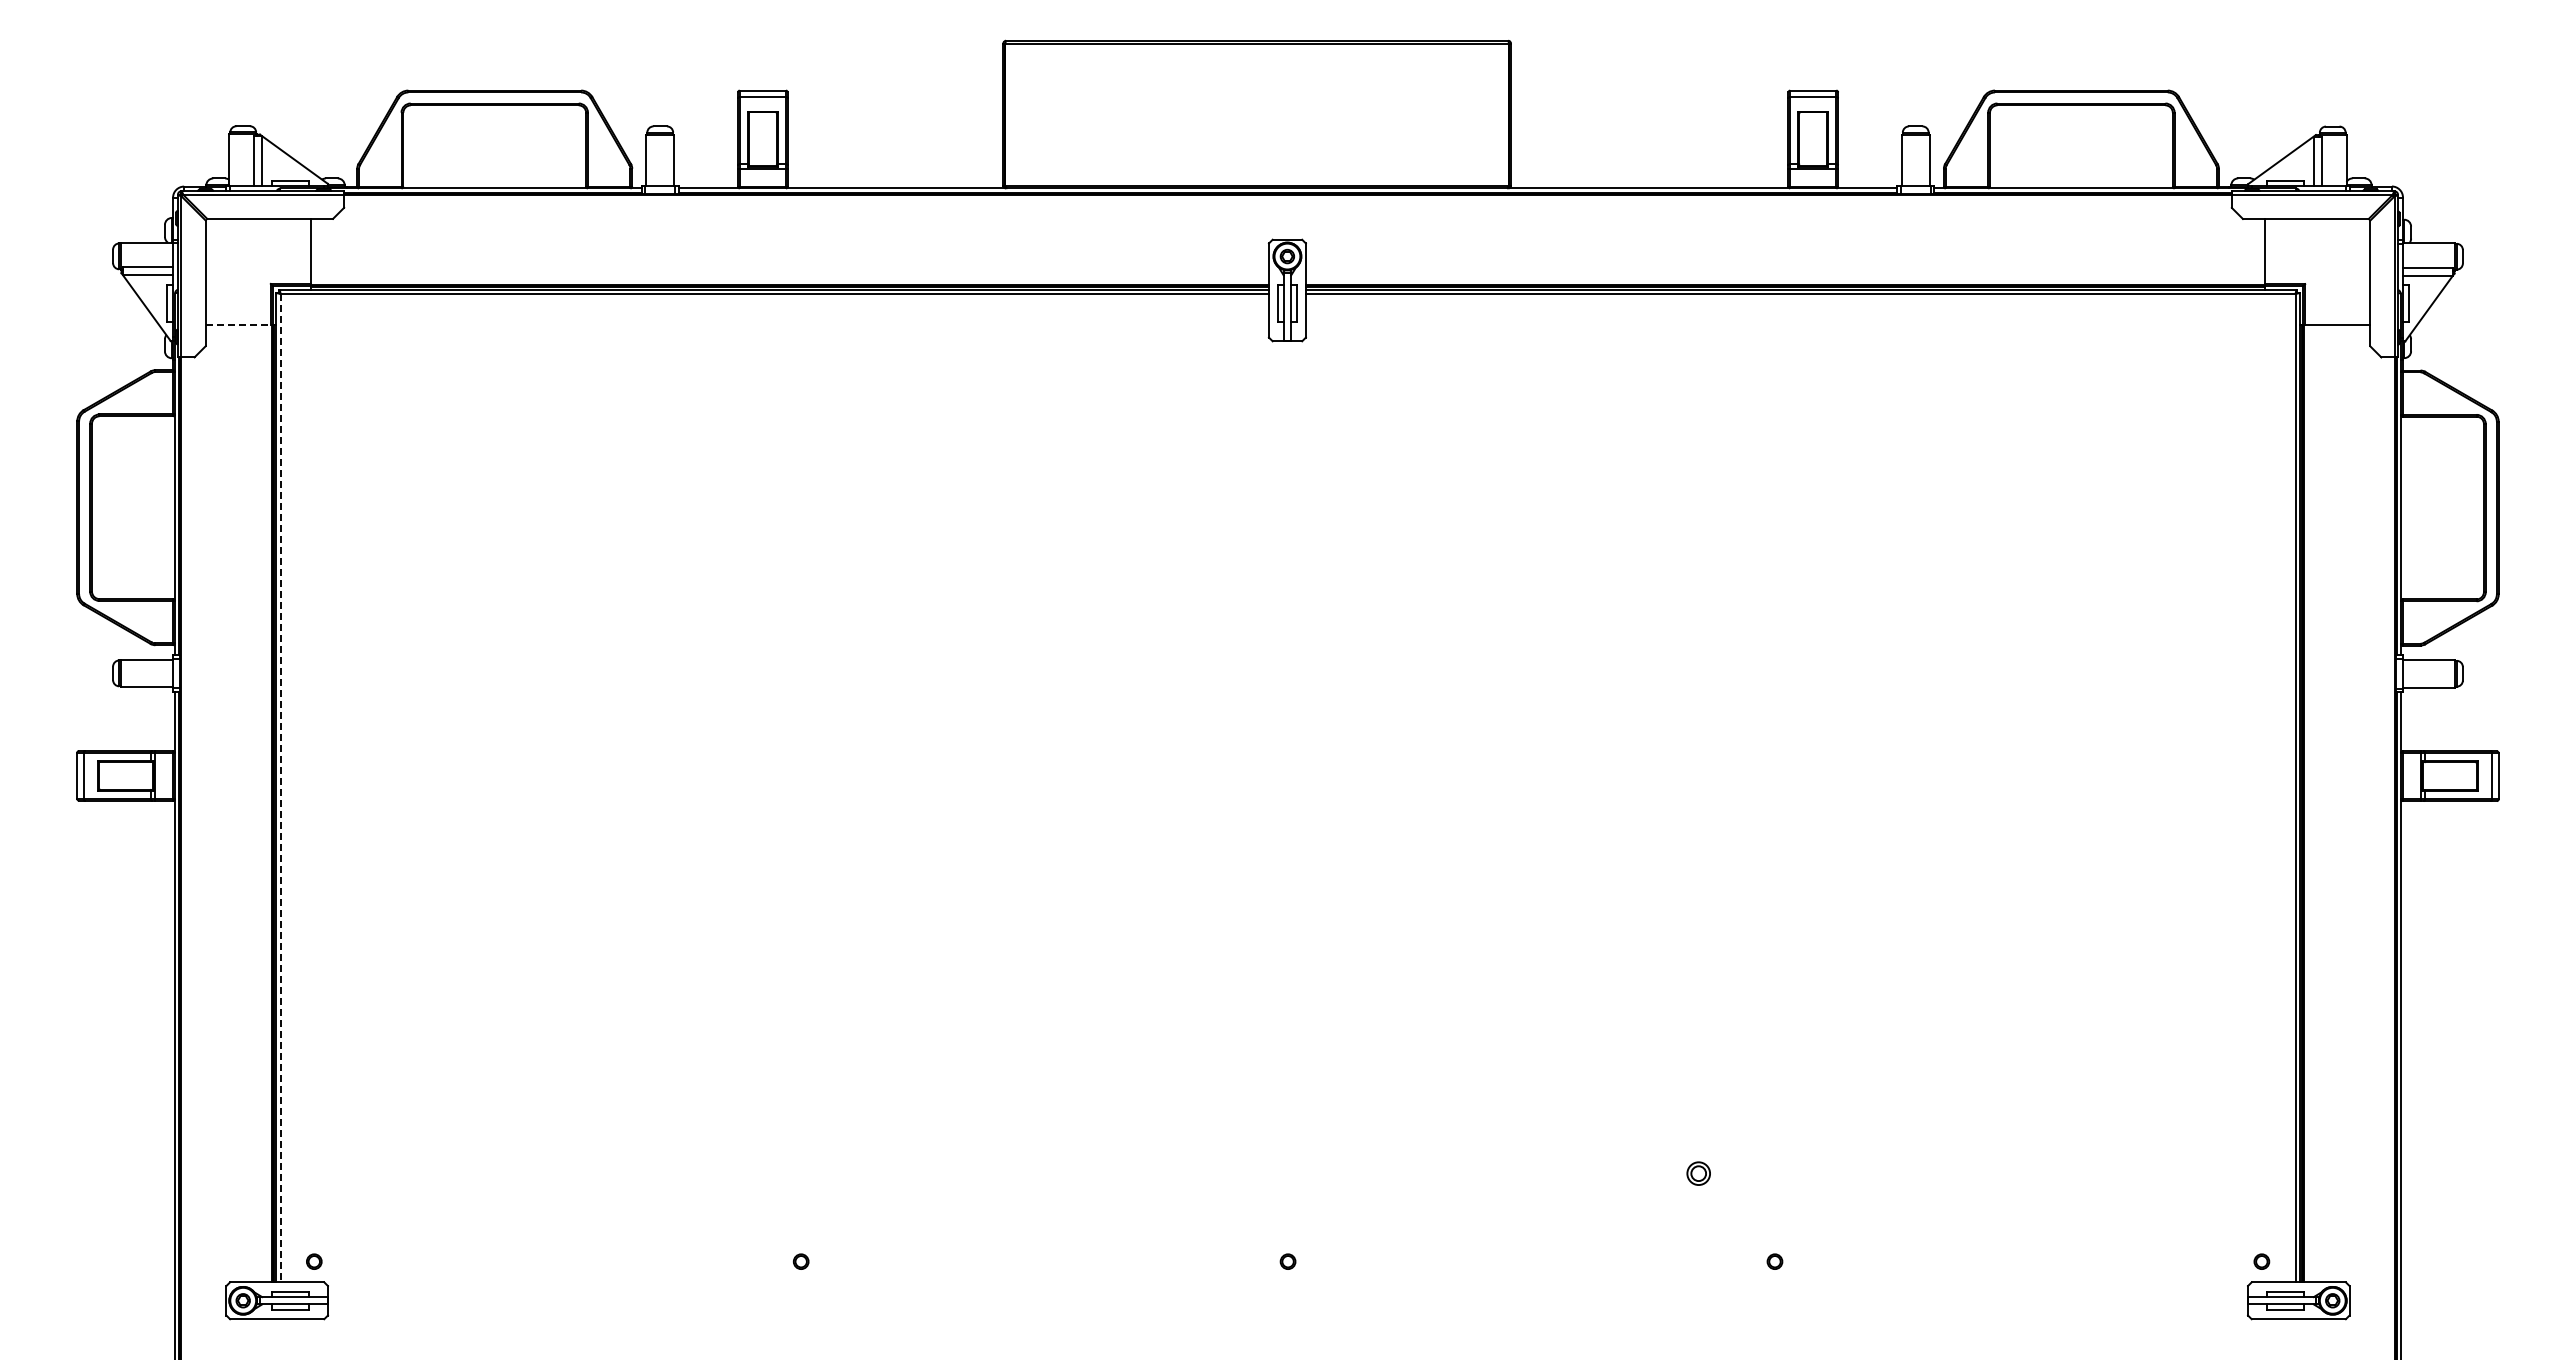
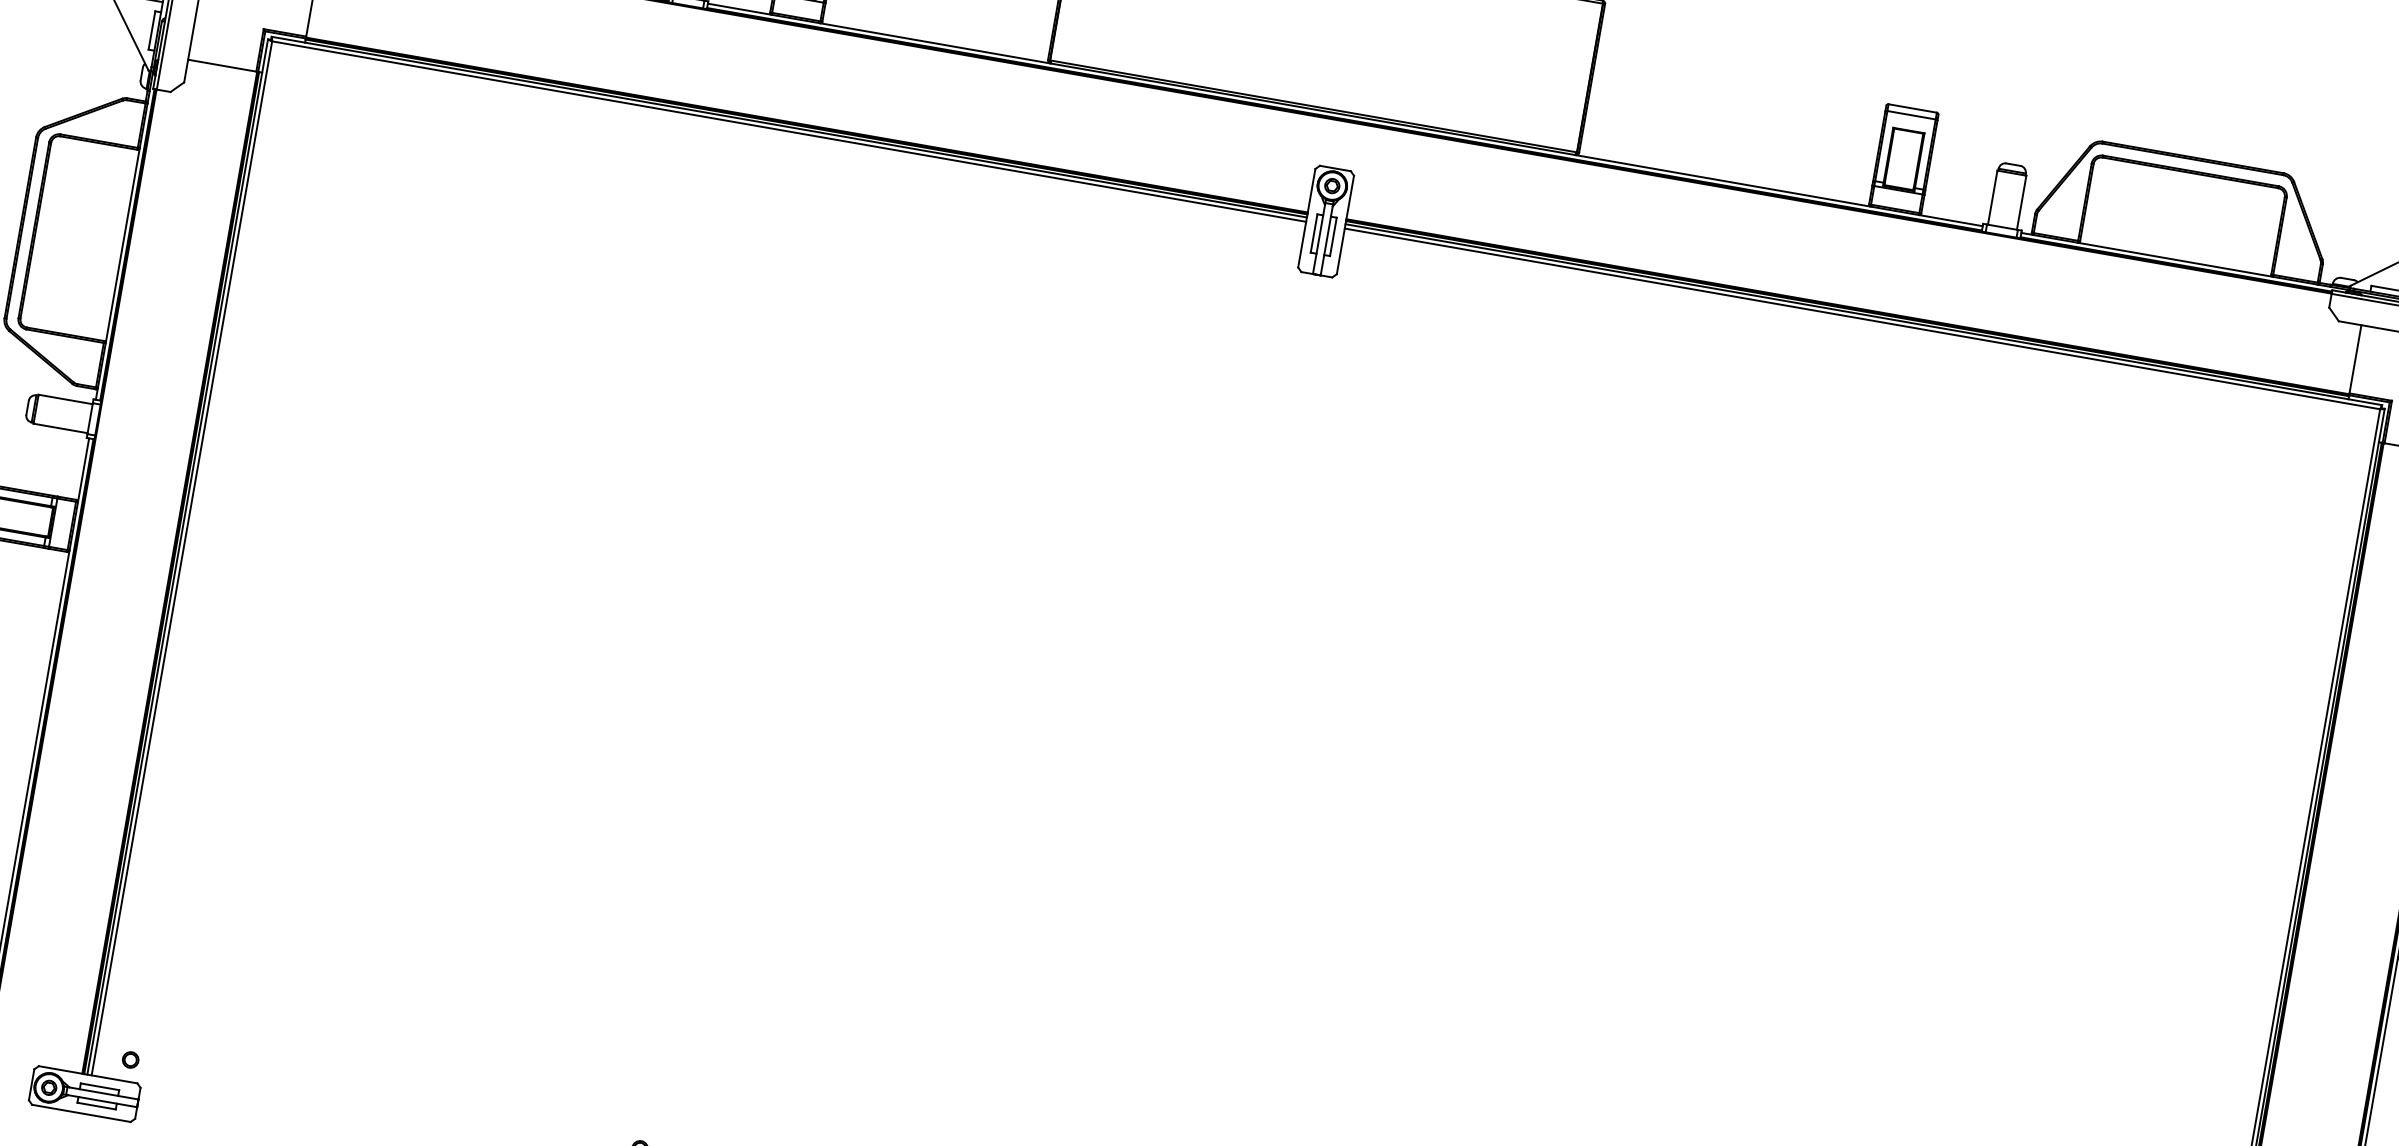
line: (238, 324) -> (222, 65), dashed -> solid
line: (280, 788) -> (181, 558), dashed -> solid

